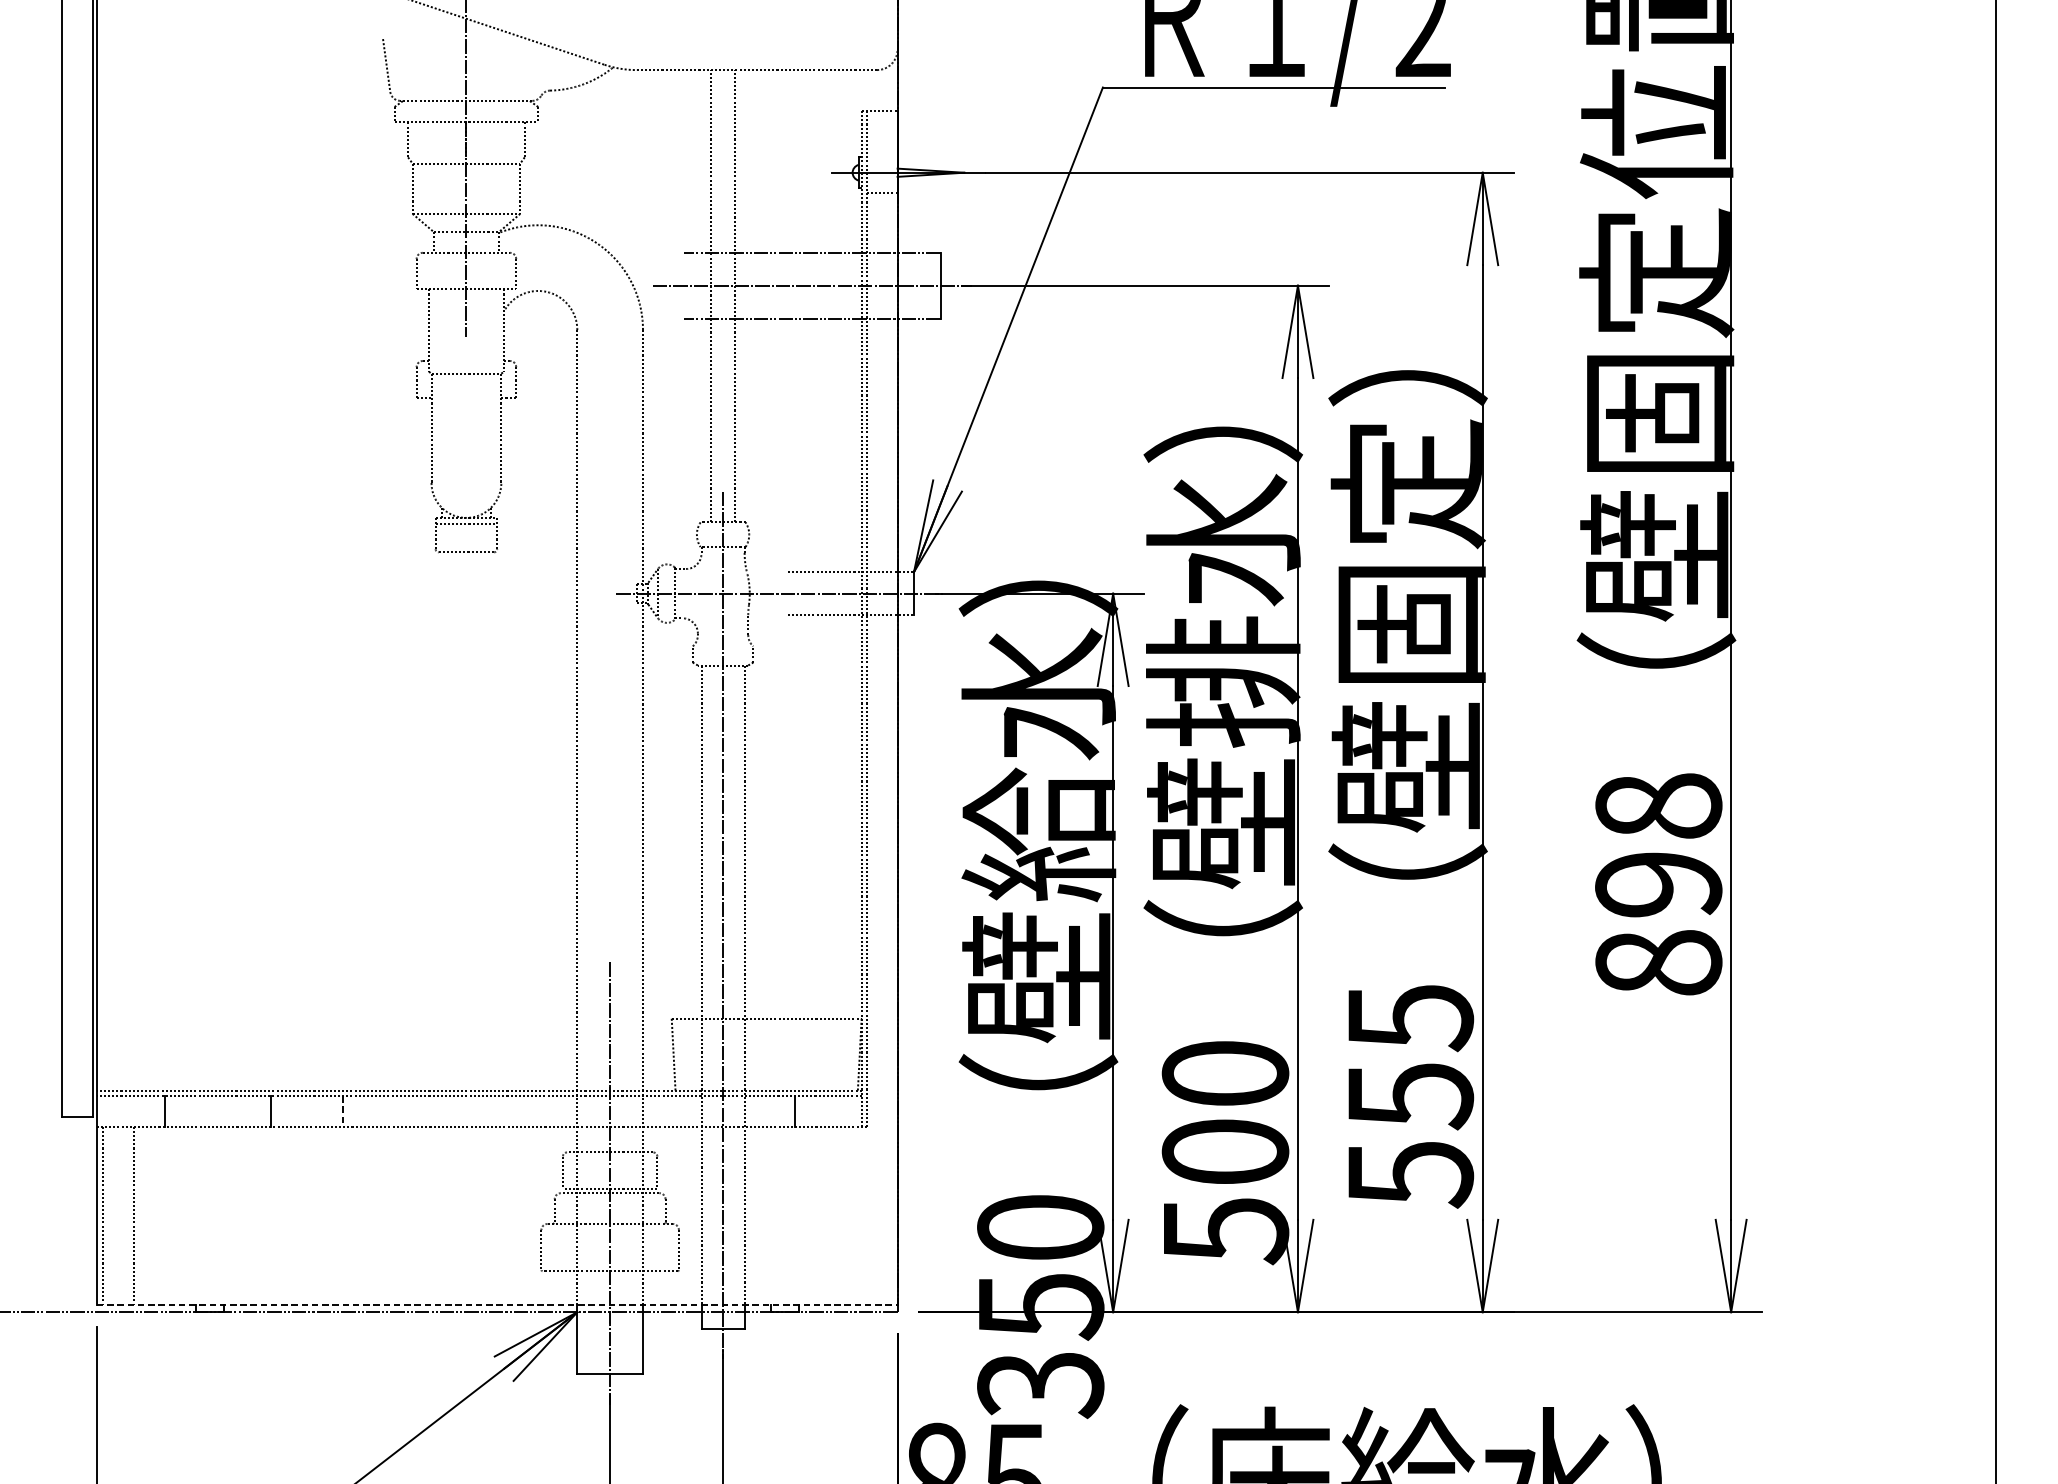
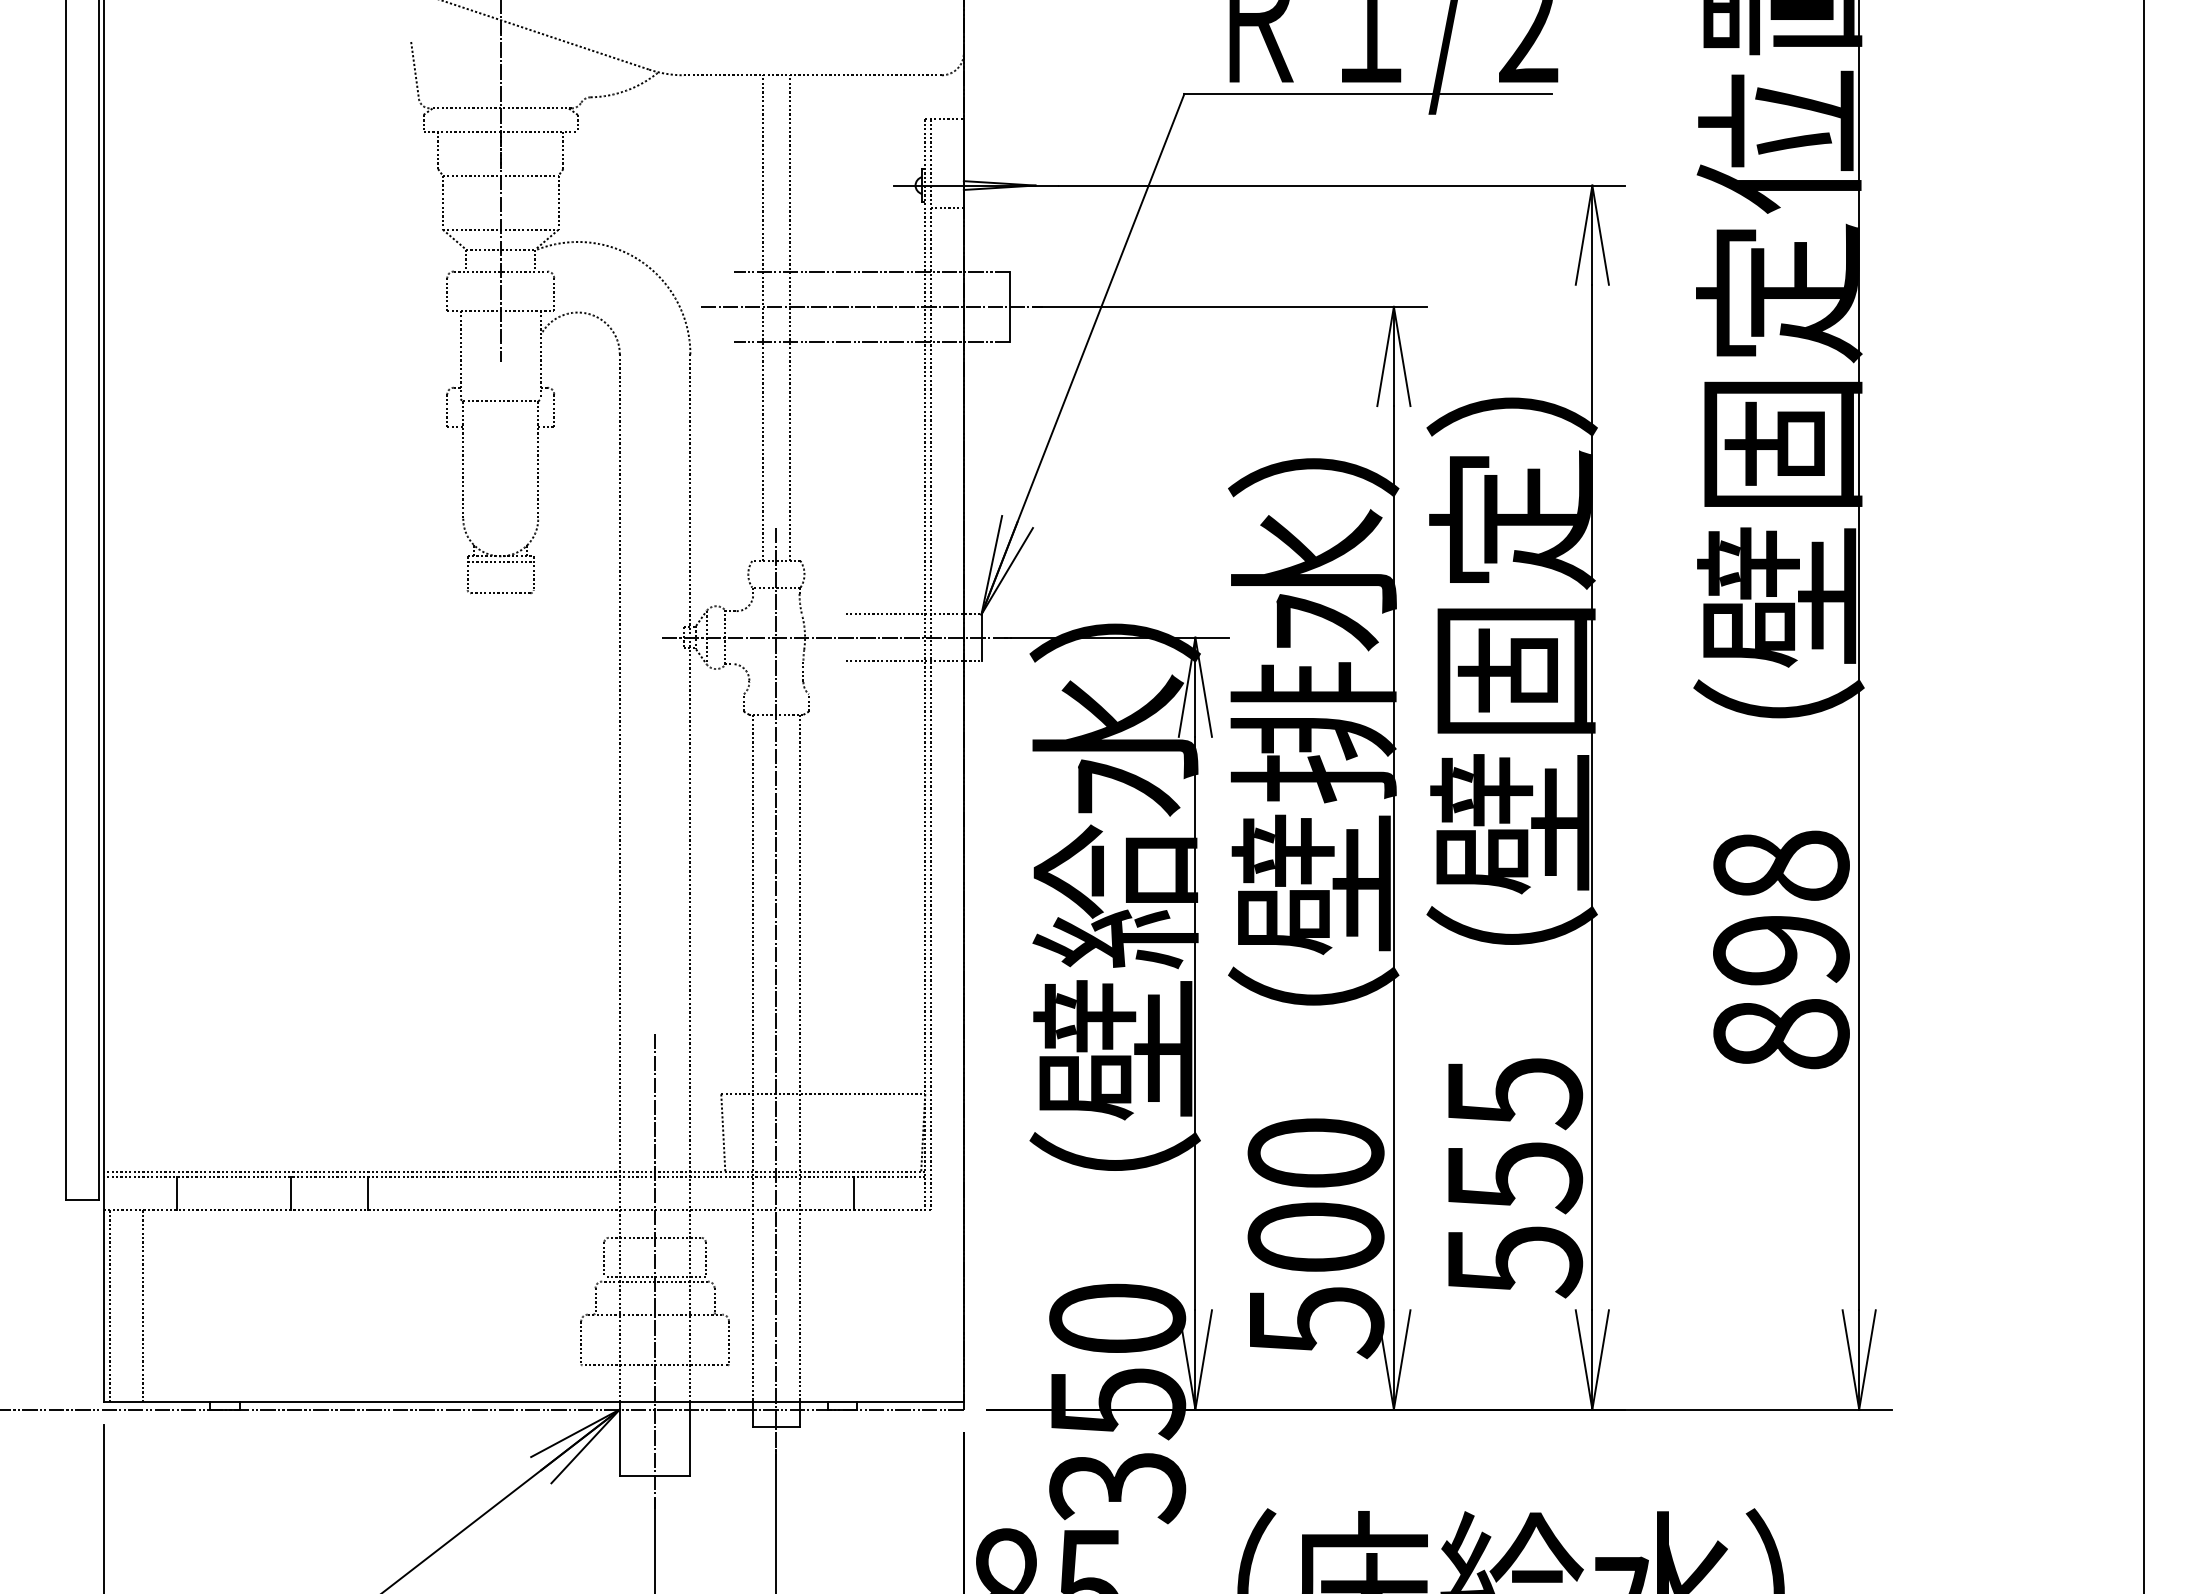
line: (343, 1111) -> (368, 1193), dashed -> solid
line: (497, 1304) -> (534, 1401), dashed -> solid

